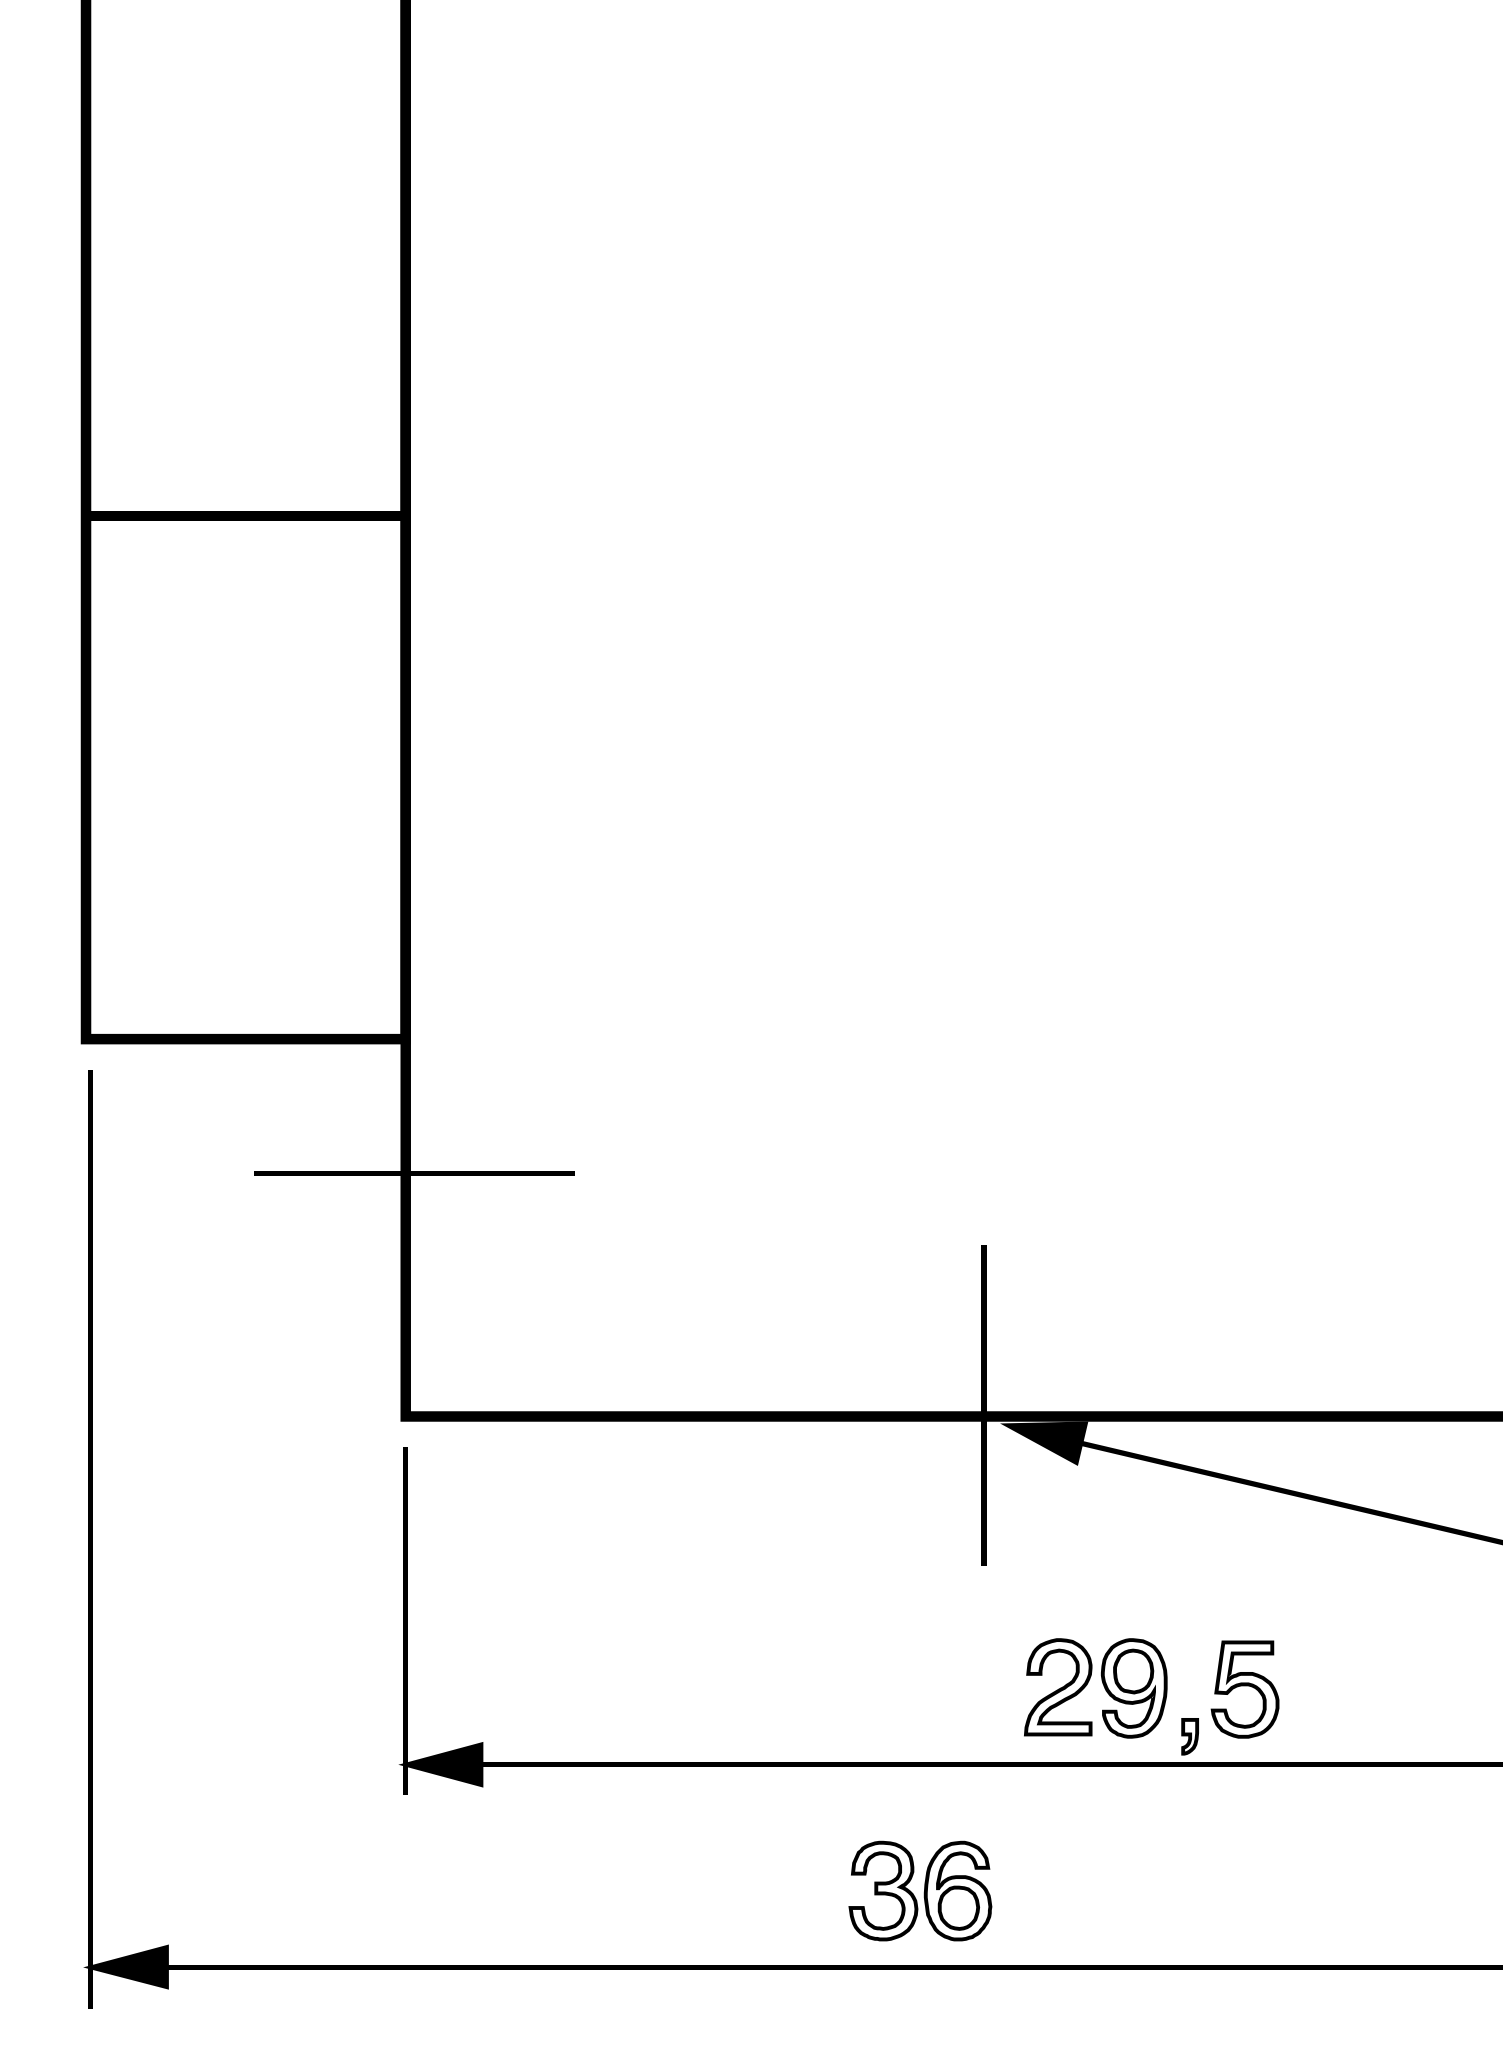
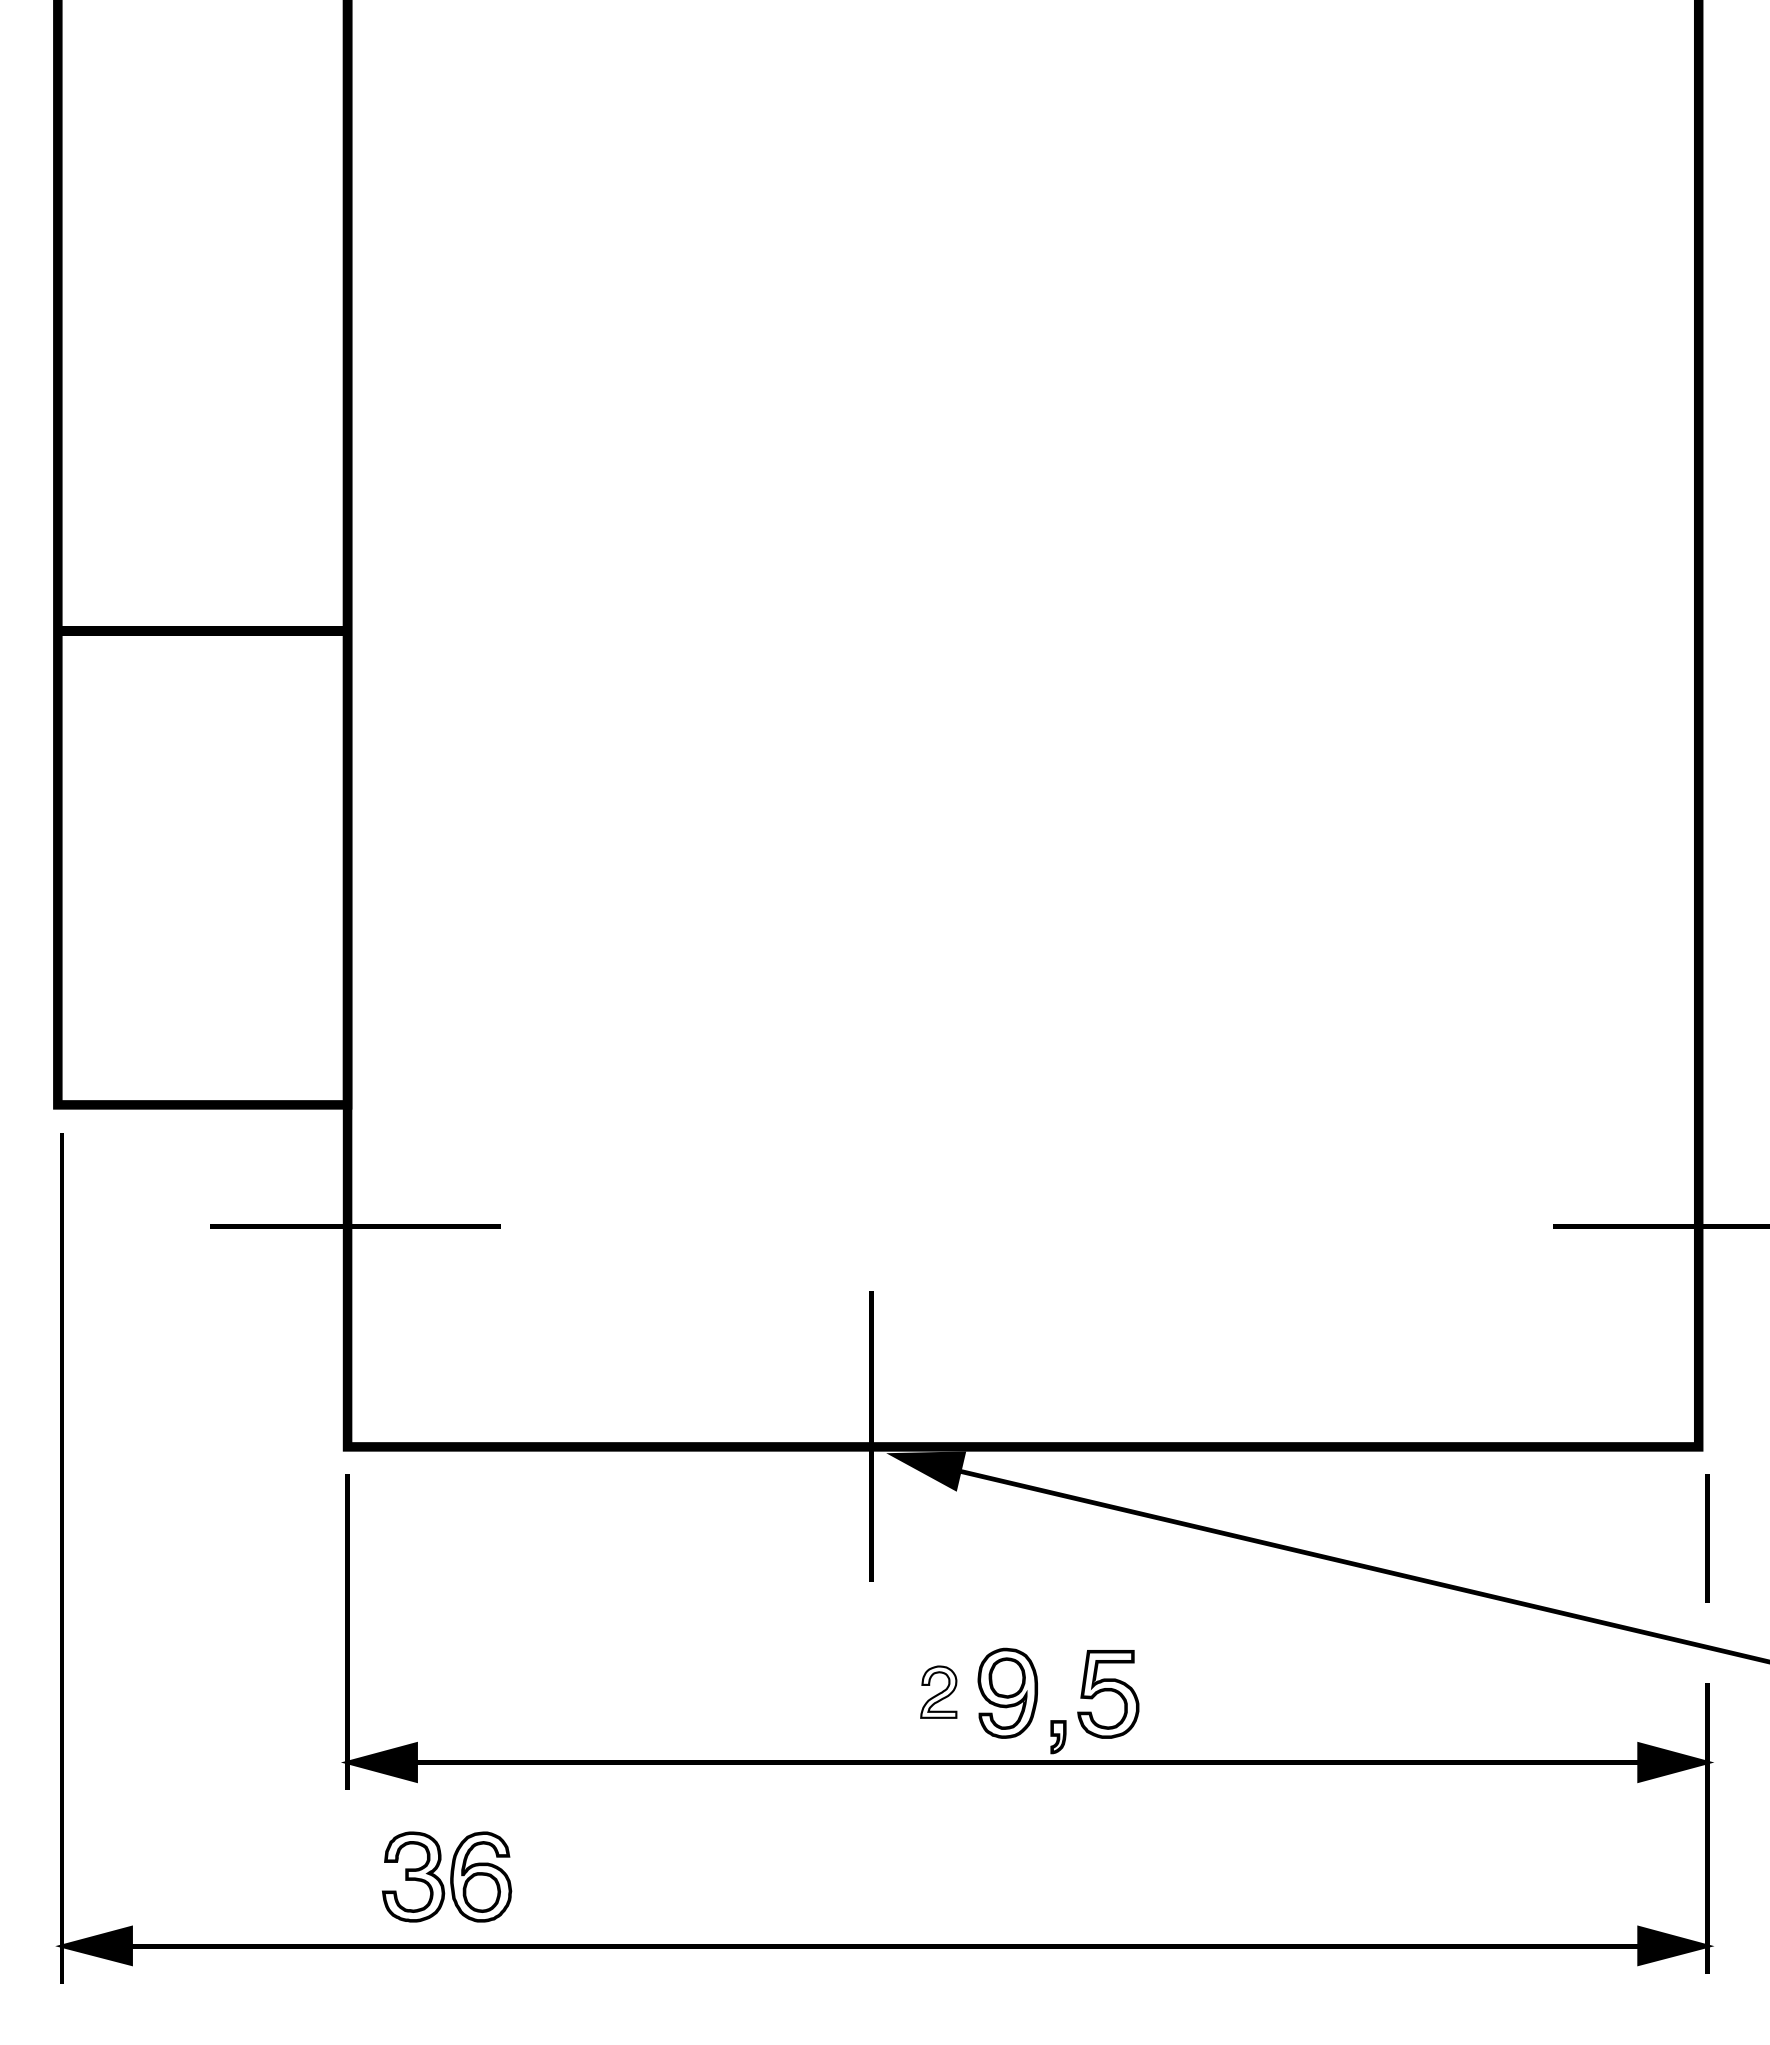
part: (1057, 1686) -> (938, 1691), size x0.6
part: (920, 1890) -> (447, 1876), moved

